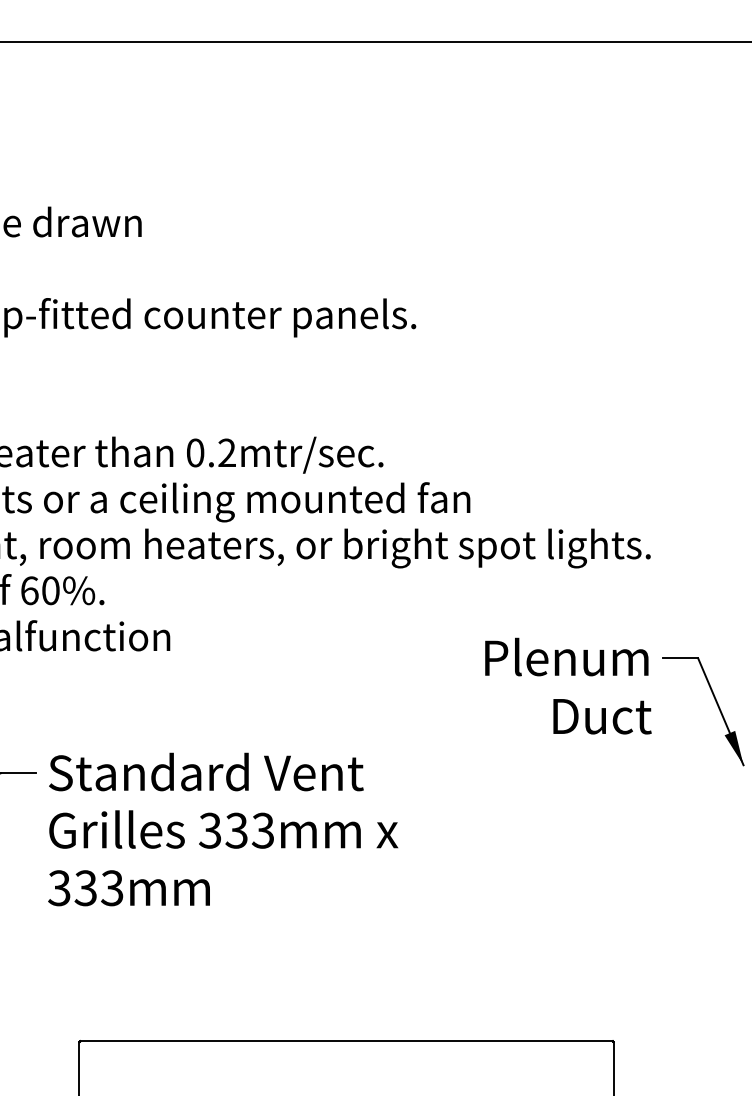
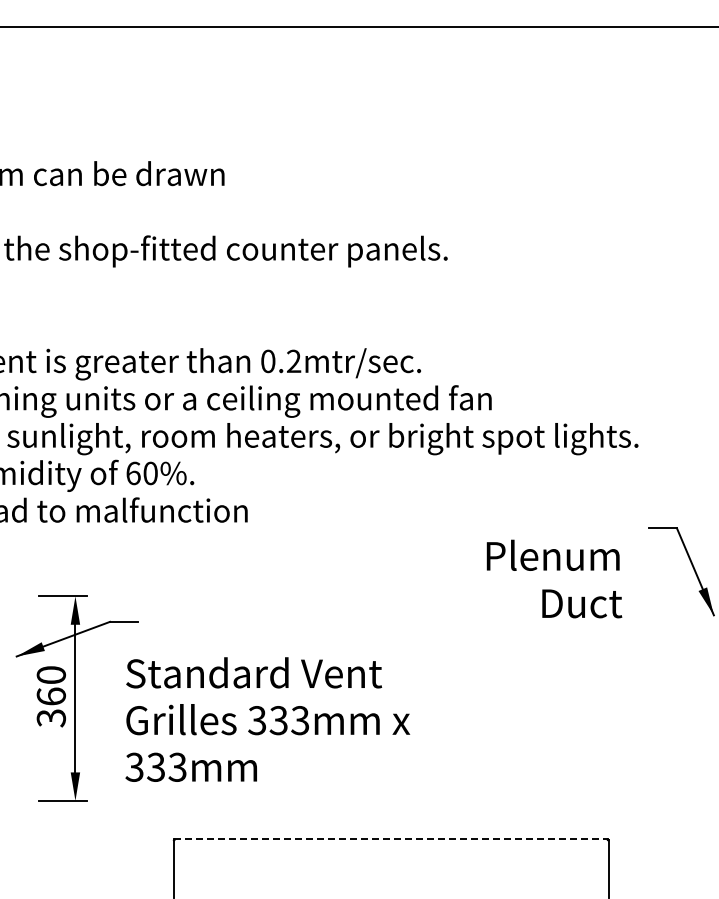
text: (568, 685) -> (554, 578), moved
text: (222, 829) -> (267, 719), moved
line: (347, 1040) -> (391, 839), solid -> dashed

